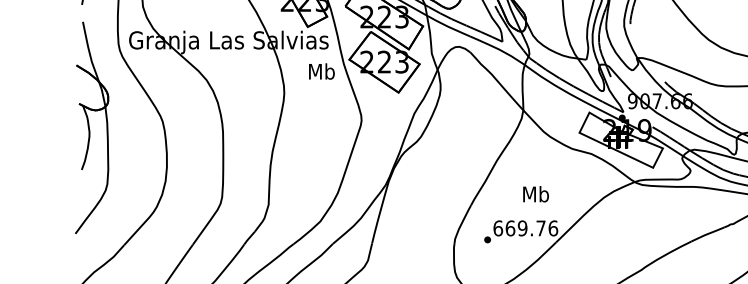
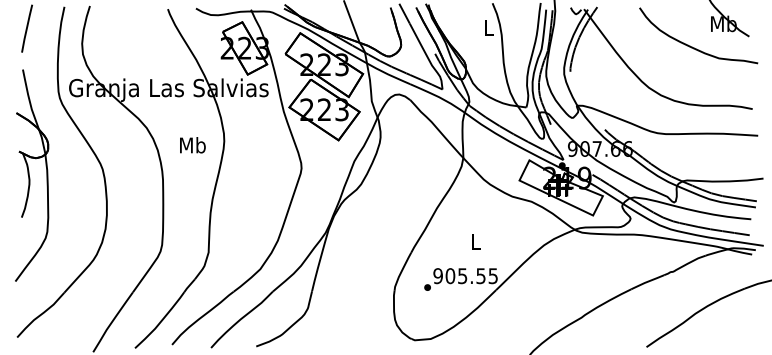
text: (321, 71) -> (192, 145), moved
text: (535, 193) -> (475, 241), Mb -> L
text: (525, 228) -> (465, 276), 669.76 -> 905.55

